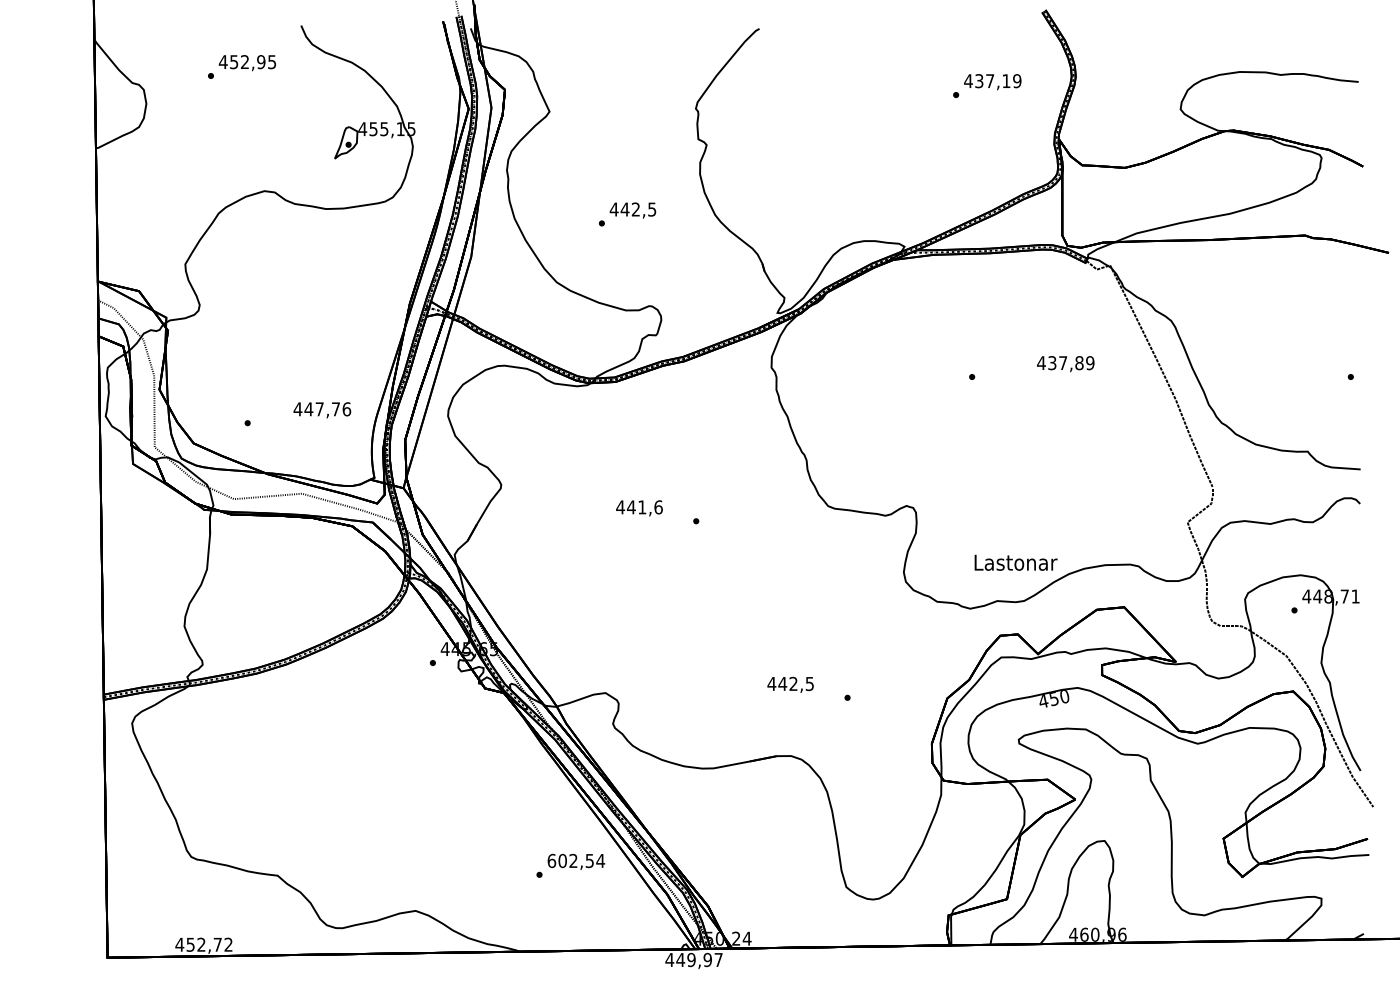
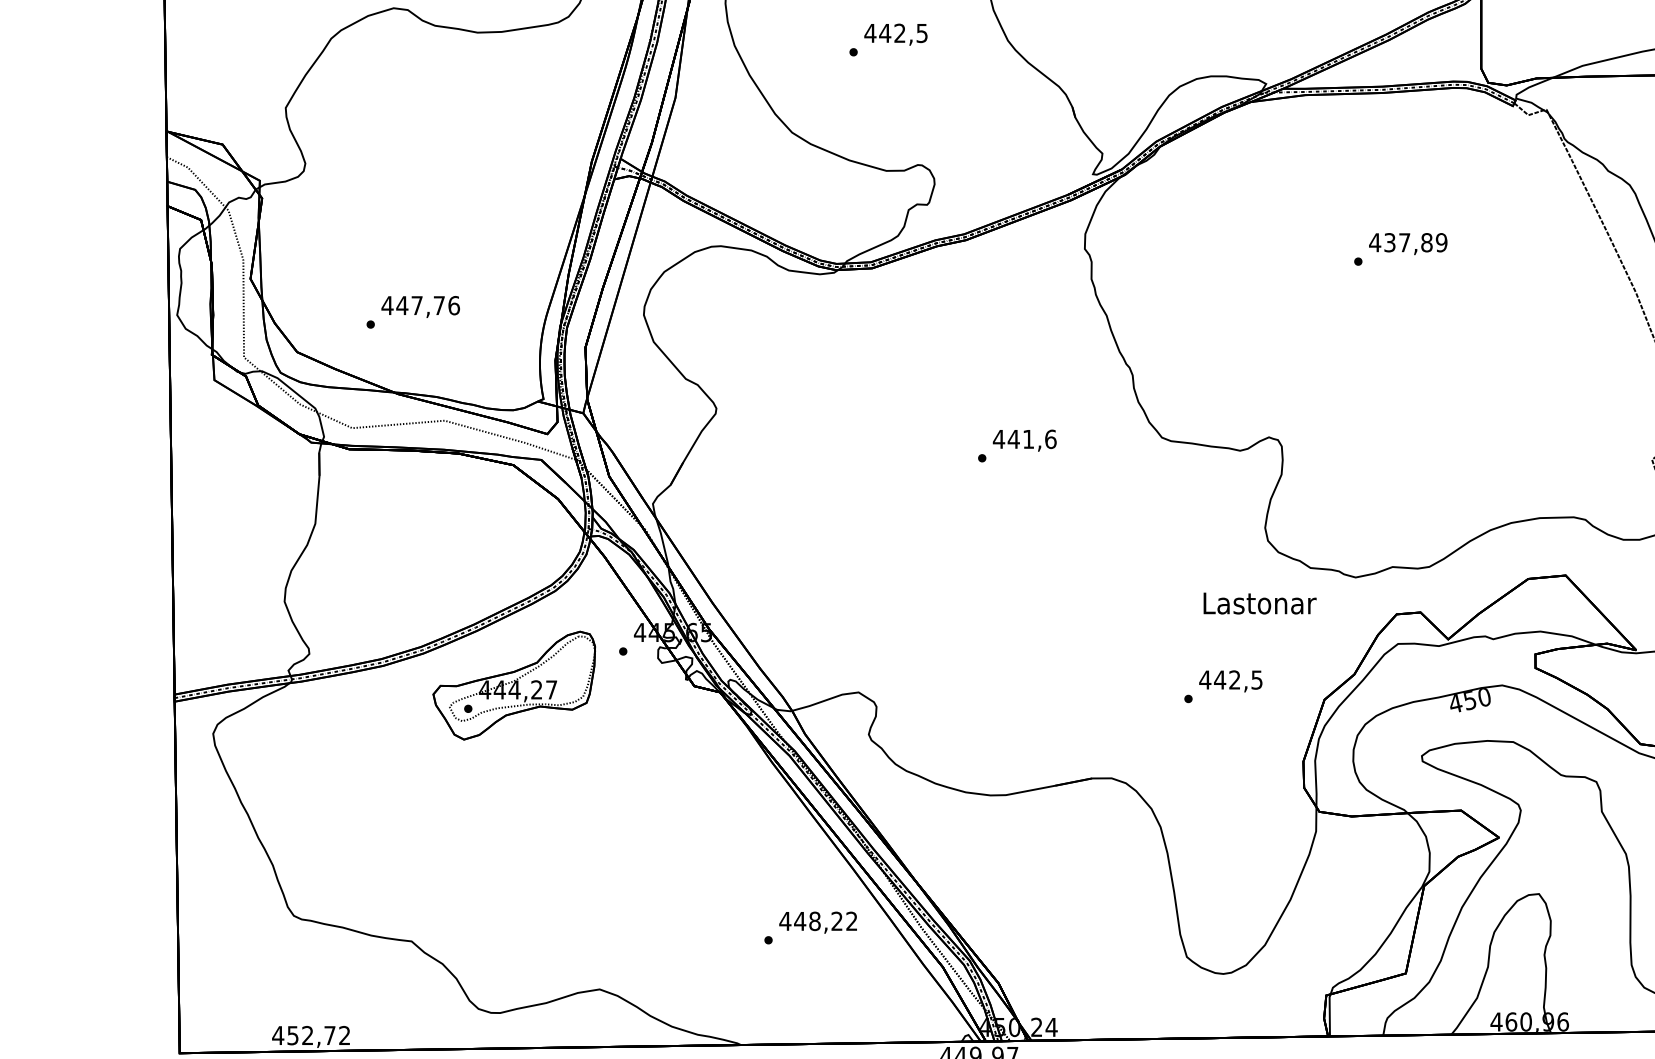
text: (1065, 364) -> (1407, 244), moved
text: (322, 410) -> (420, 307), moved
text: (639, 508) -> (1024, 440), moved
text: (1015, 562) -> (1259, 603), moved
text: (790, 684) -> (1230, 680), moved
part: (352, 687) -> (513, 684), added
text: (576, 860) -> (818, 920), 602,54 -> 448,22

